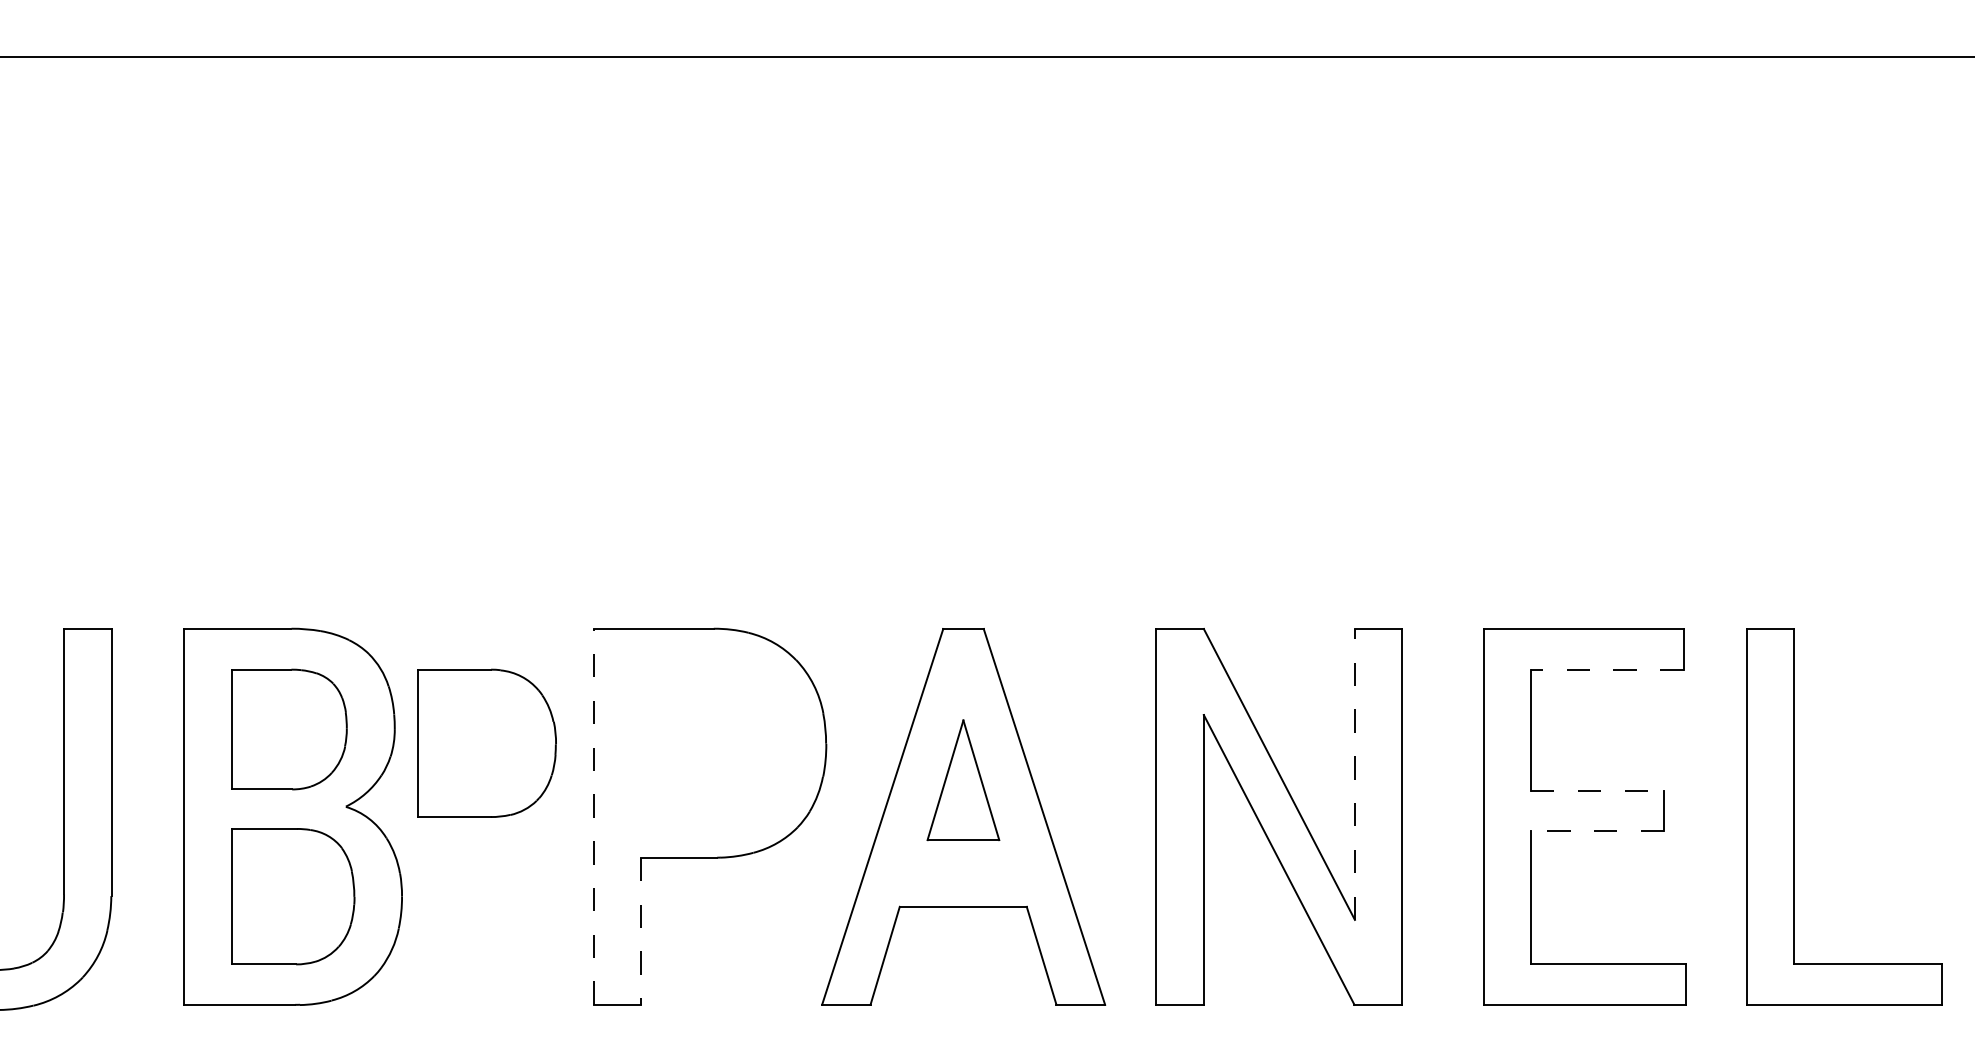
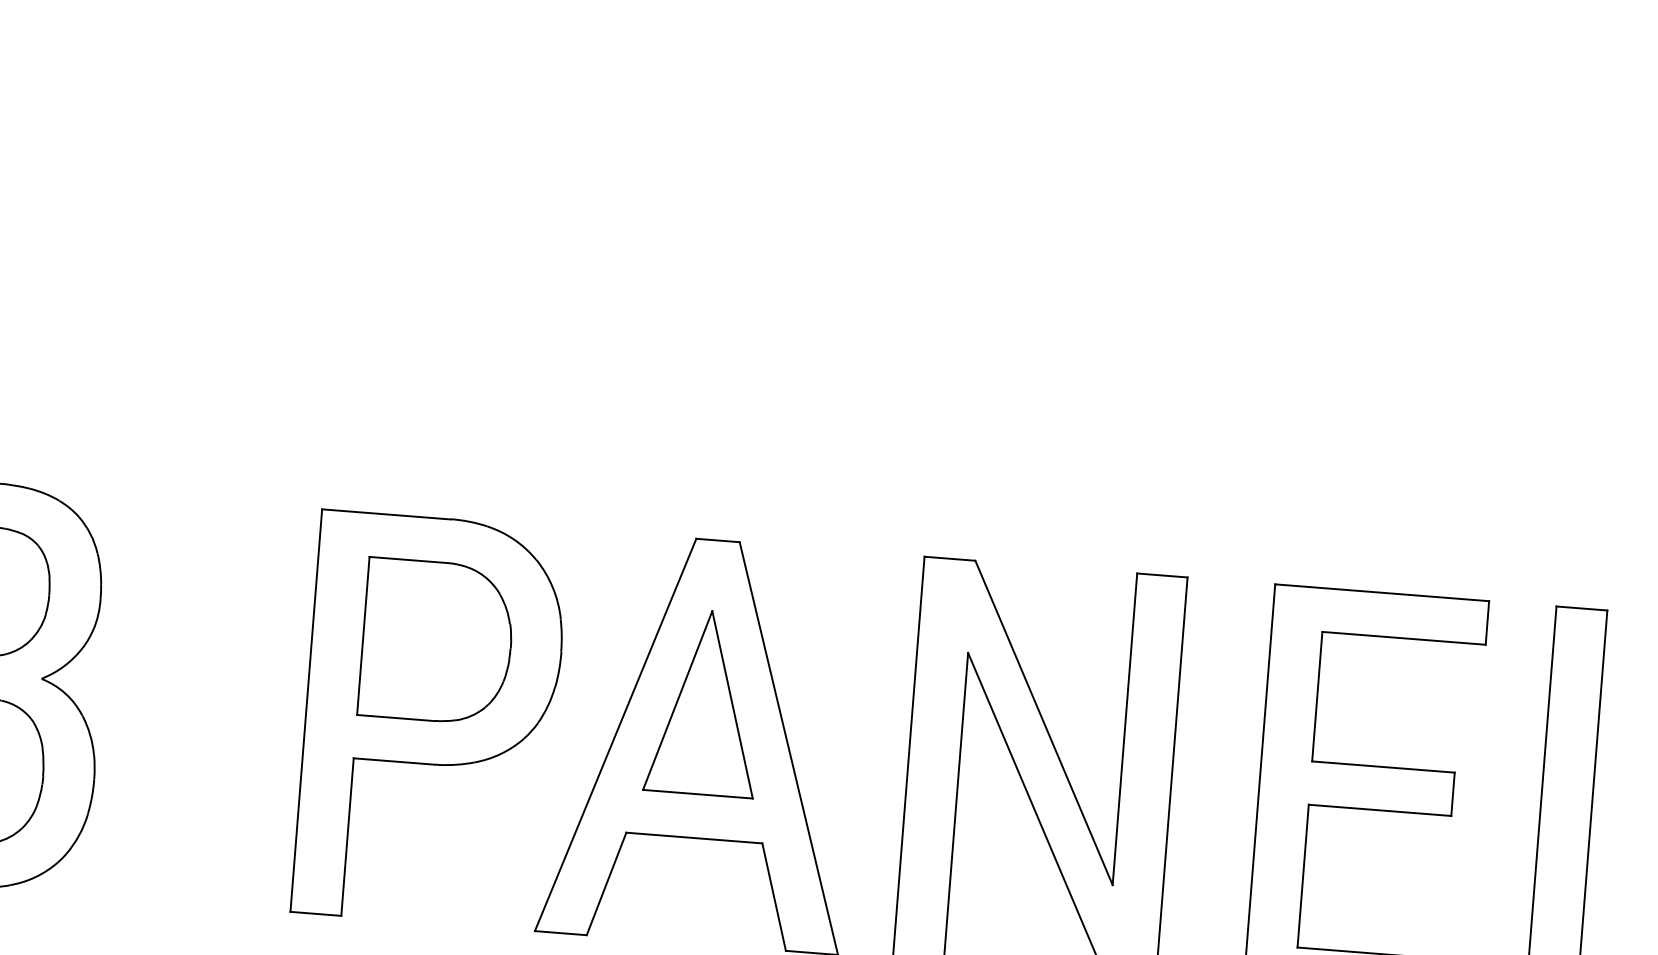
line: (1606, 669) -> (1403, 638), dashed -> solid
part: (486, 742) -> (436, 640), moved
line: (1354, 773) -> (1124, 728), dashed -> solid
part: (963, 779) -> (705, 701), size x1.43
line: (1597, 790) -> (1383, 766), dashed -> solid
line: (593, 816) -> (305, 710), dashed -> solid
line: (1597, 831) -> (1379, 810), dashed -> solid
line: (641, 931) -> (347, 837), dashed -> solid

